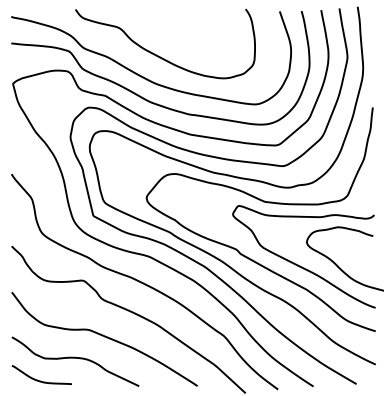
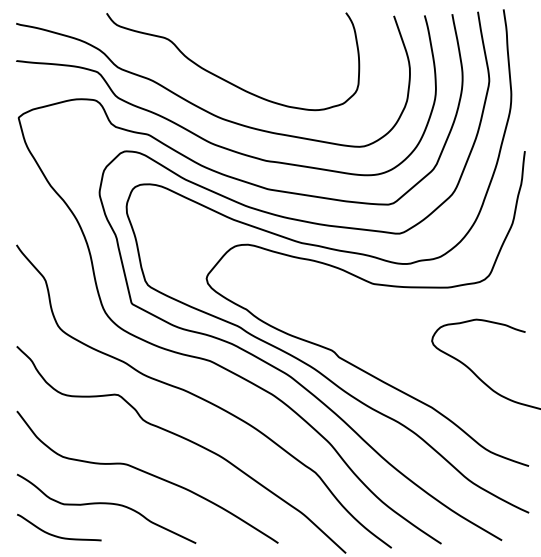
curve: (299, 265) -> (421, 373), removed

